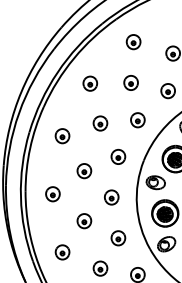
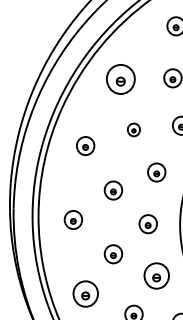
part: (90, 83) -> (121, 79), size x1.6
part: (100, 123) -> (133, 129), size x0.7
part: (118, 238) -> (156, 276), size x1.4
part: (62, 252) -> (85, 294), size x1.4

